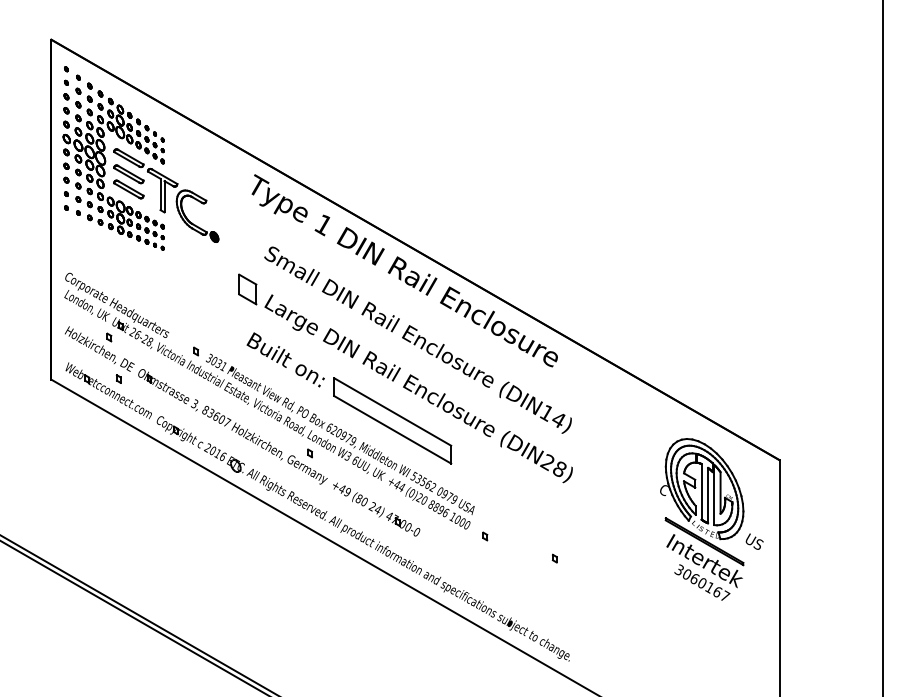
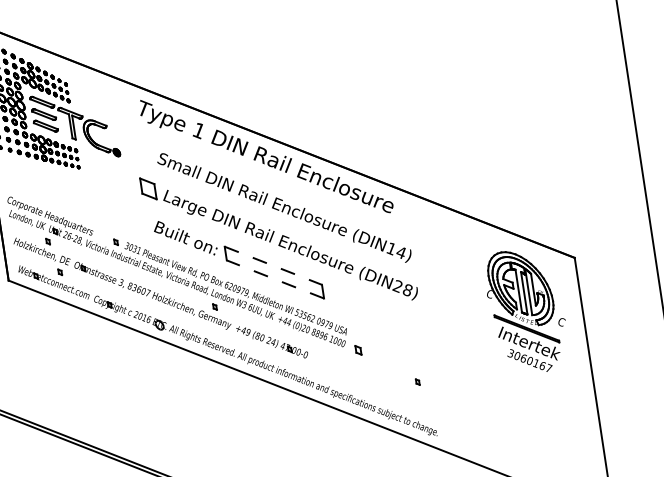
line: (392, 411) -> (273, 265), solid -> dashed
line: (392, 429) -> (275, 279), solid -> dashed
part: (485, 536) -> (358, 350), size x1.6
text: (754, 541) -> (565, 323), US -> C
part: (554, 558) -> (417, 382), moved

